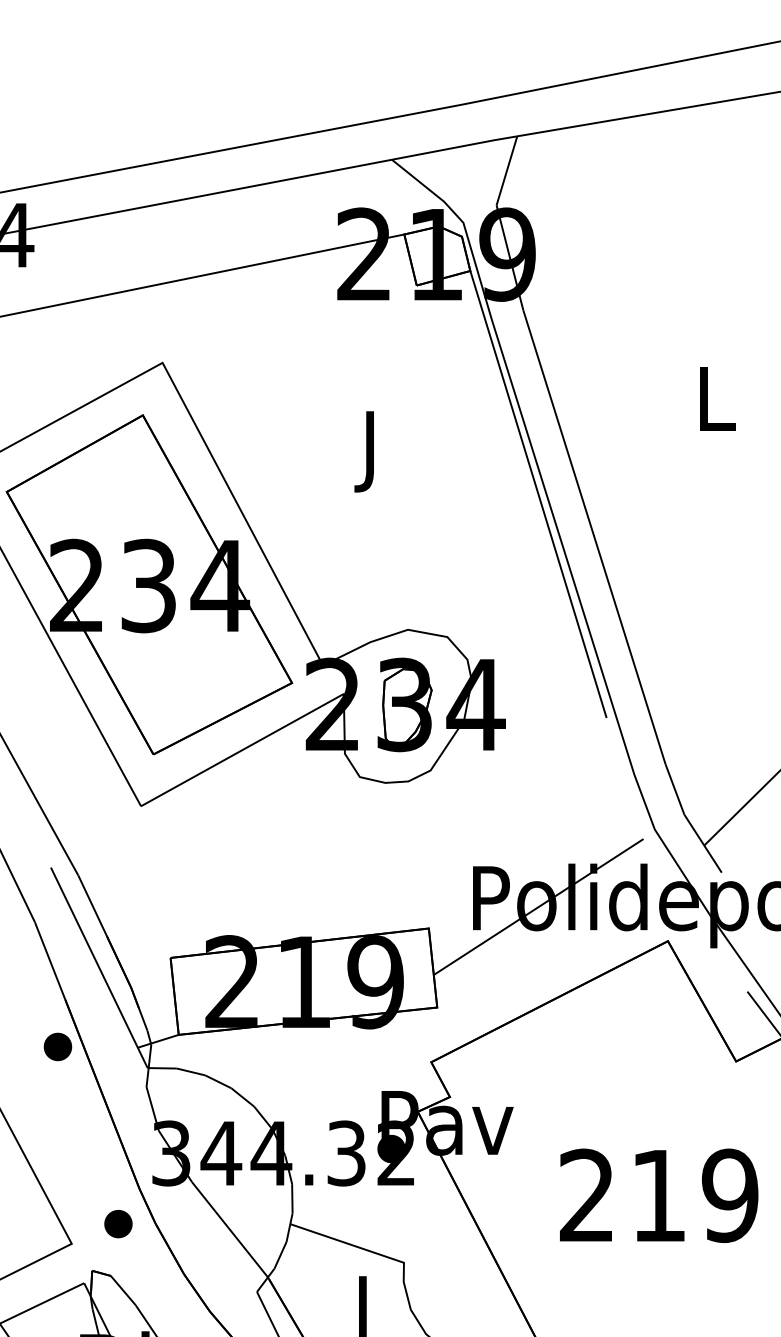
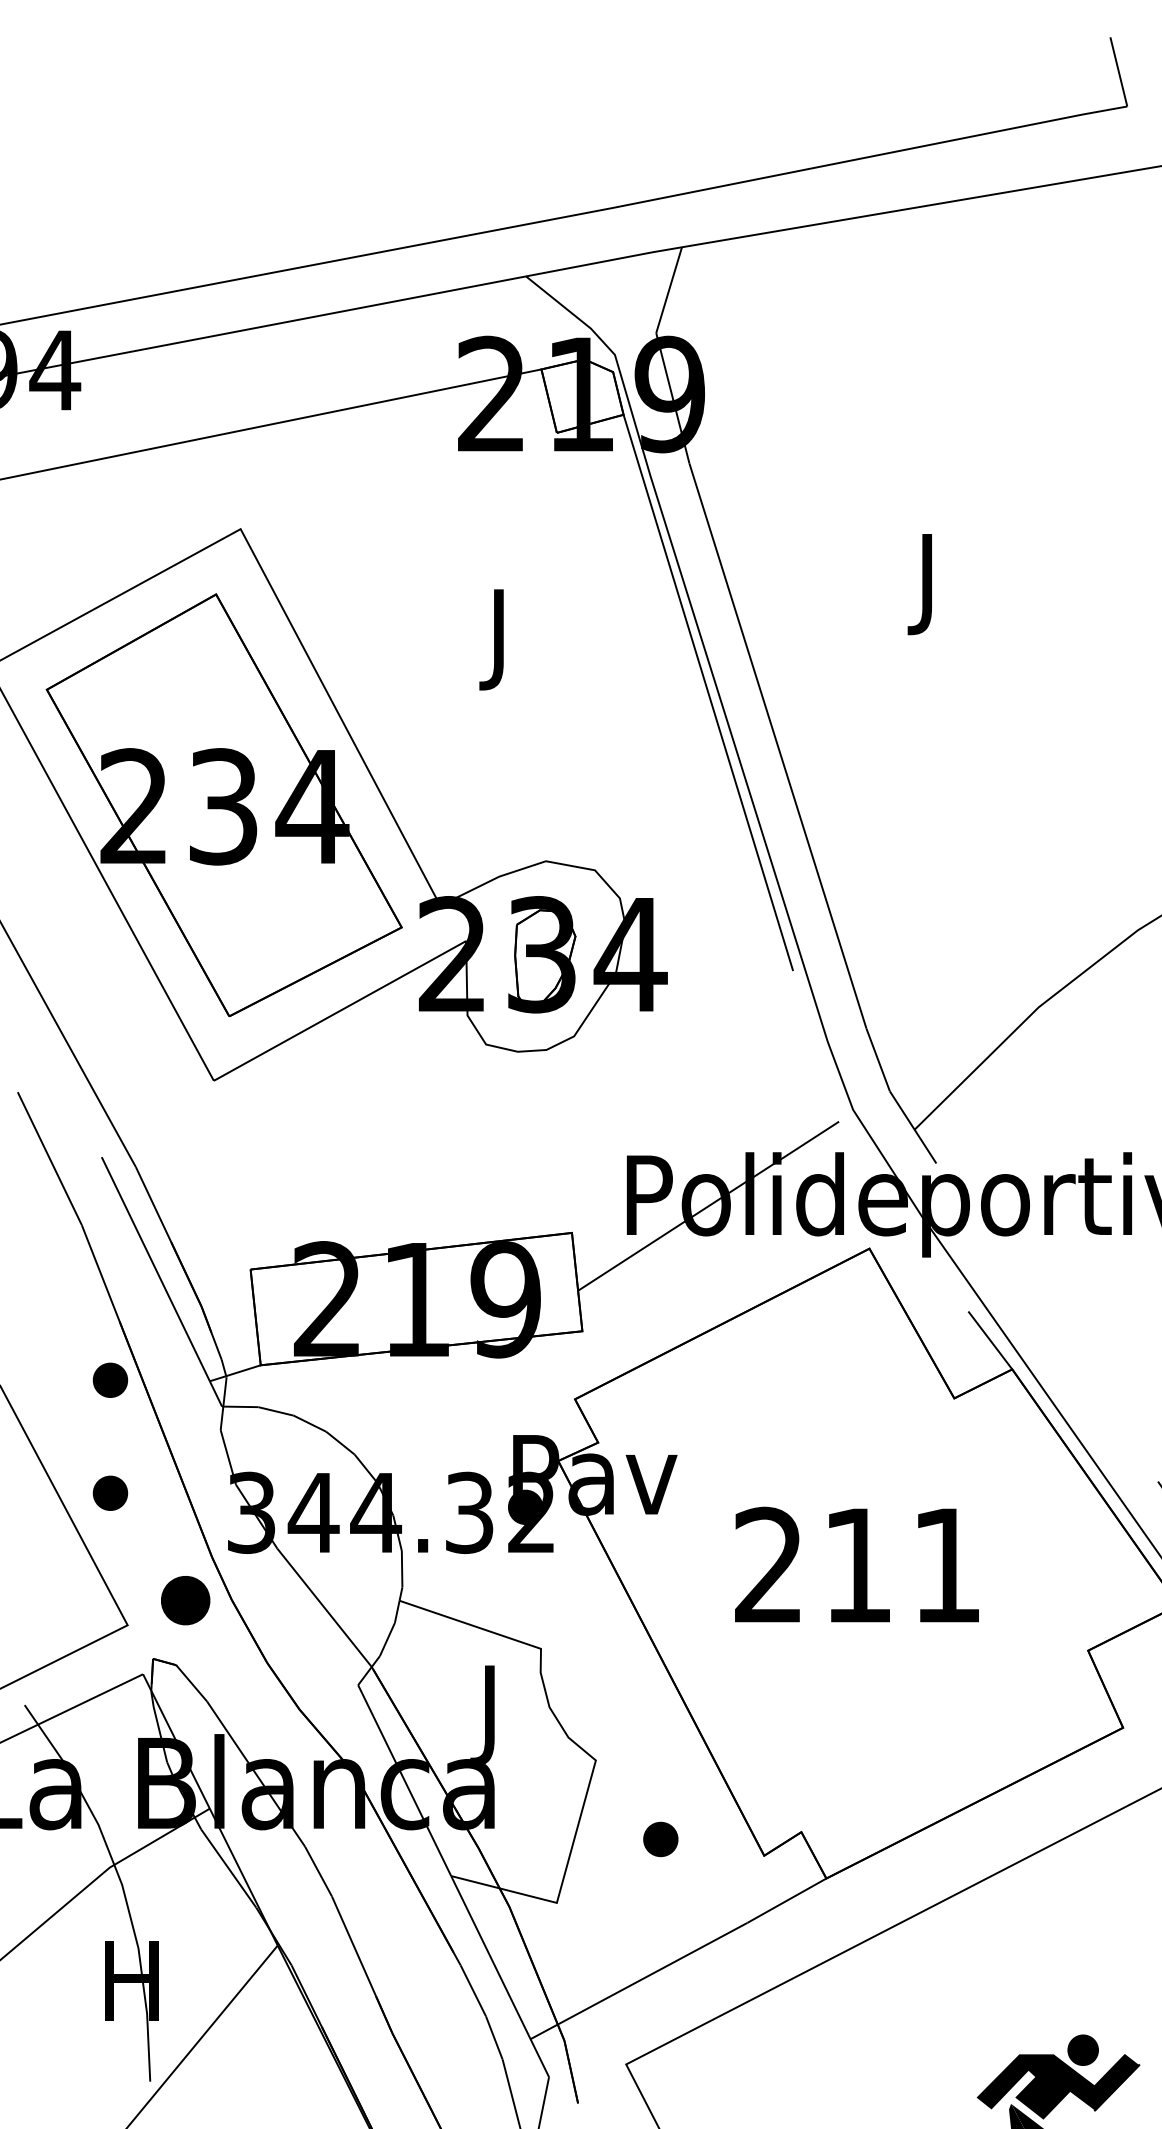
text: (717, 407) -> (930, 584), L -> J
part: (57, 1137) -> (110, 1492), added
text: (729, 1195) -> (946, 1565), 219 -> 211
part: (118, 1223) -> (185, 1600), size x1.4

